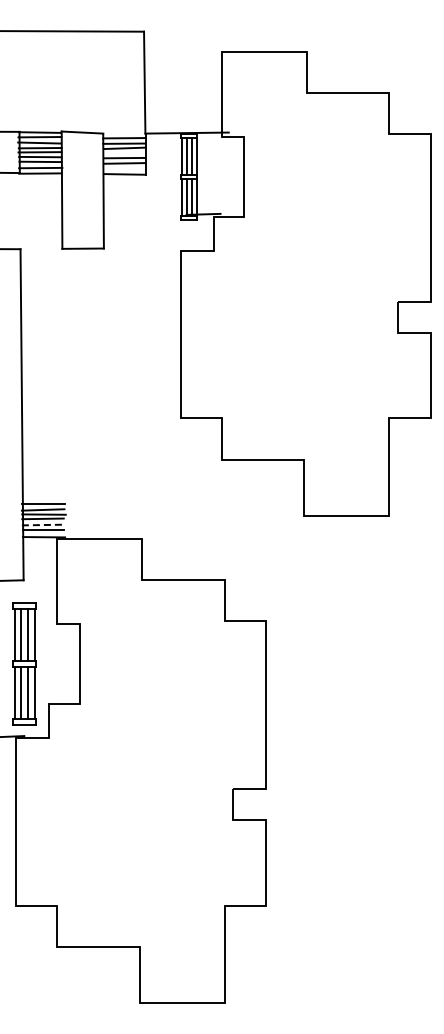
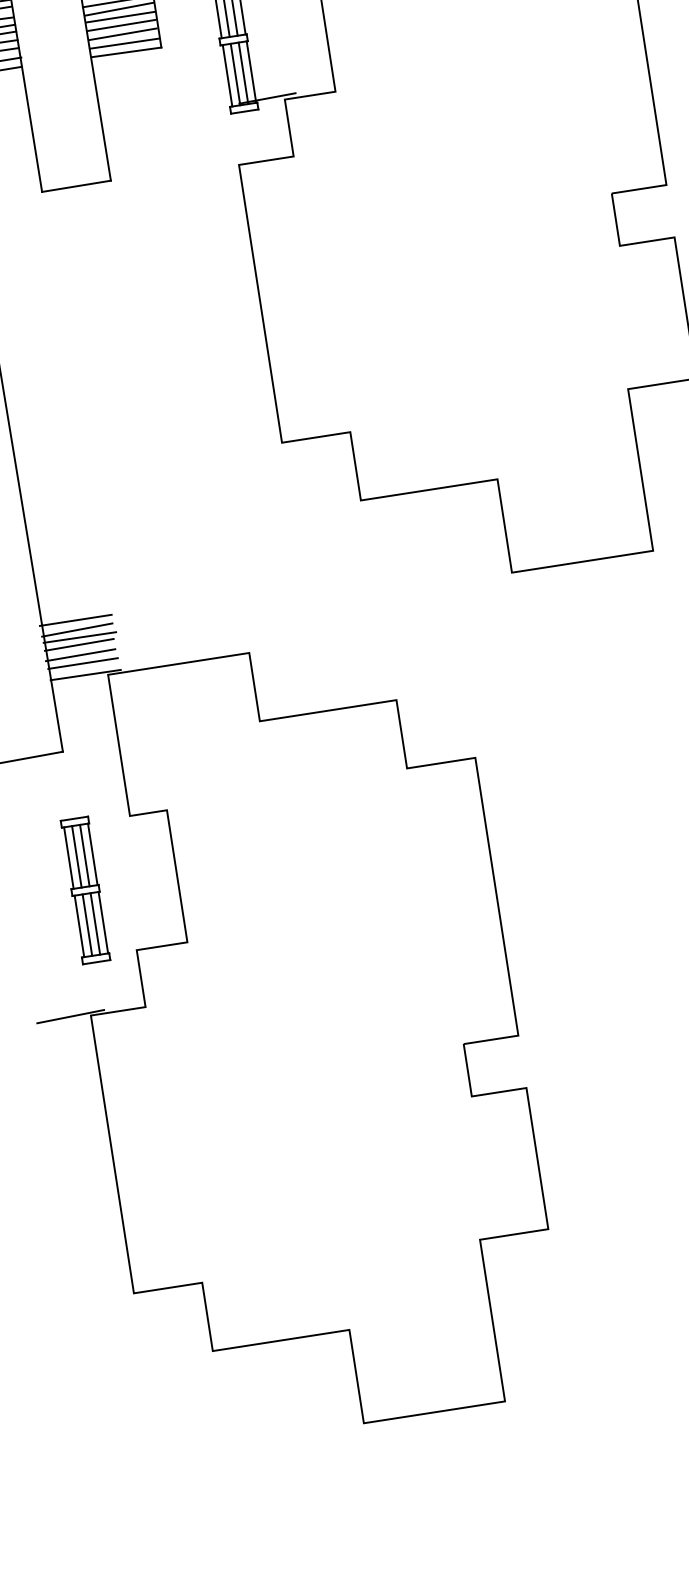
line: (123, 153) -> (119, 18), added
line: (124, 168) -> (124, 42), added
line: (42, 525) -> (80, 656), dashed -> solid
part: (24, 663) -> (85, 889), size x0.71

